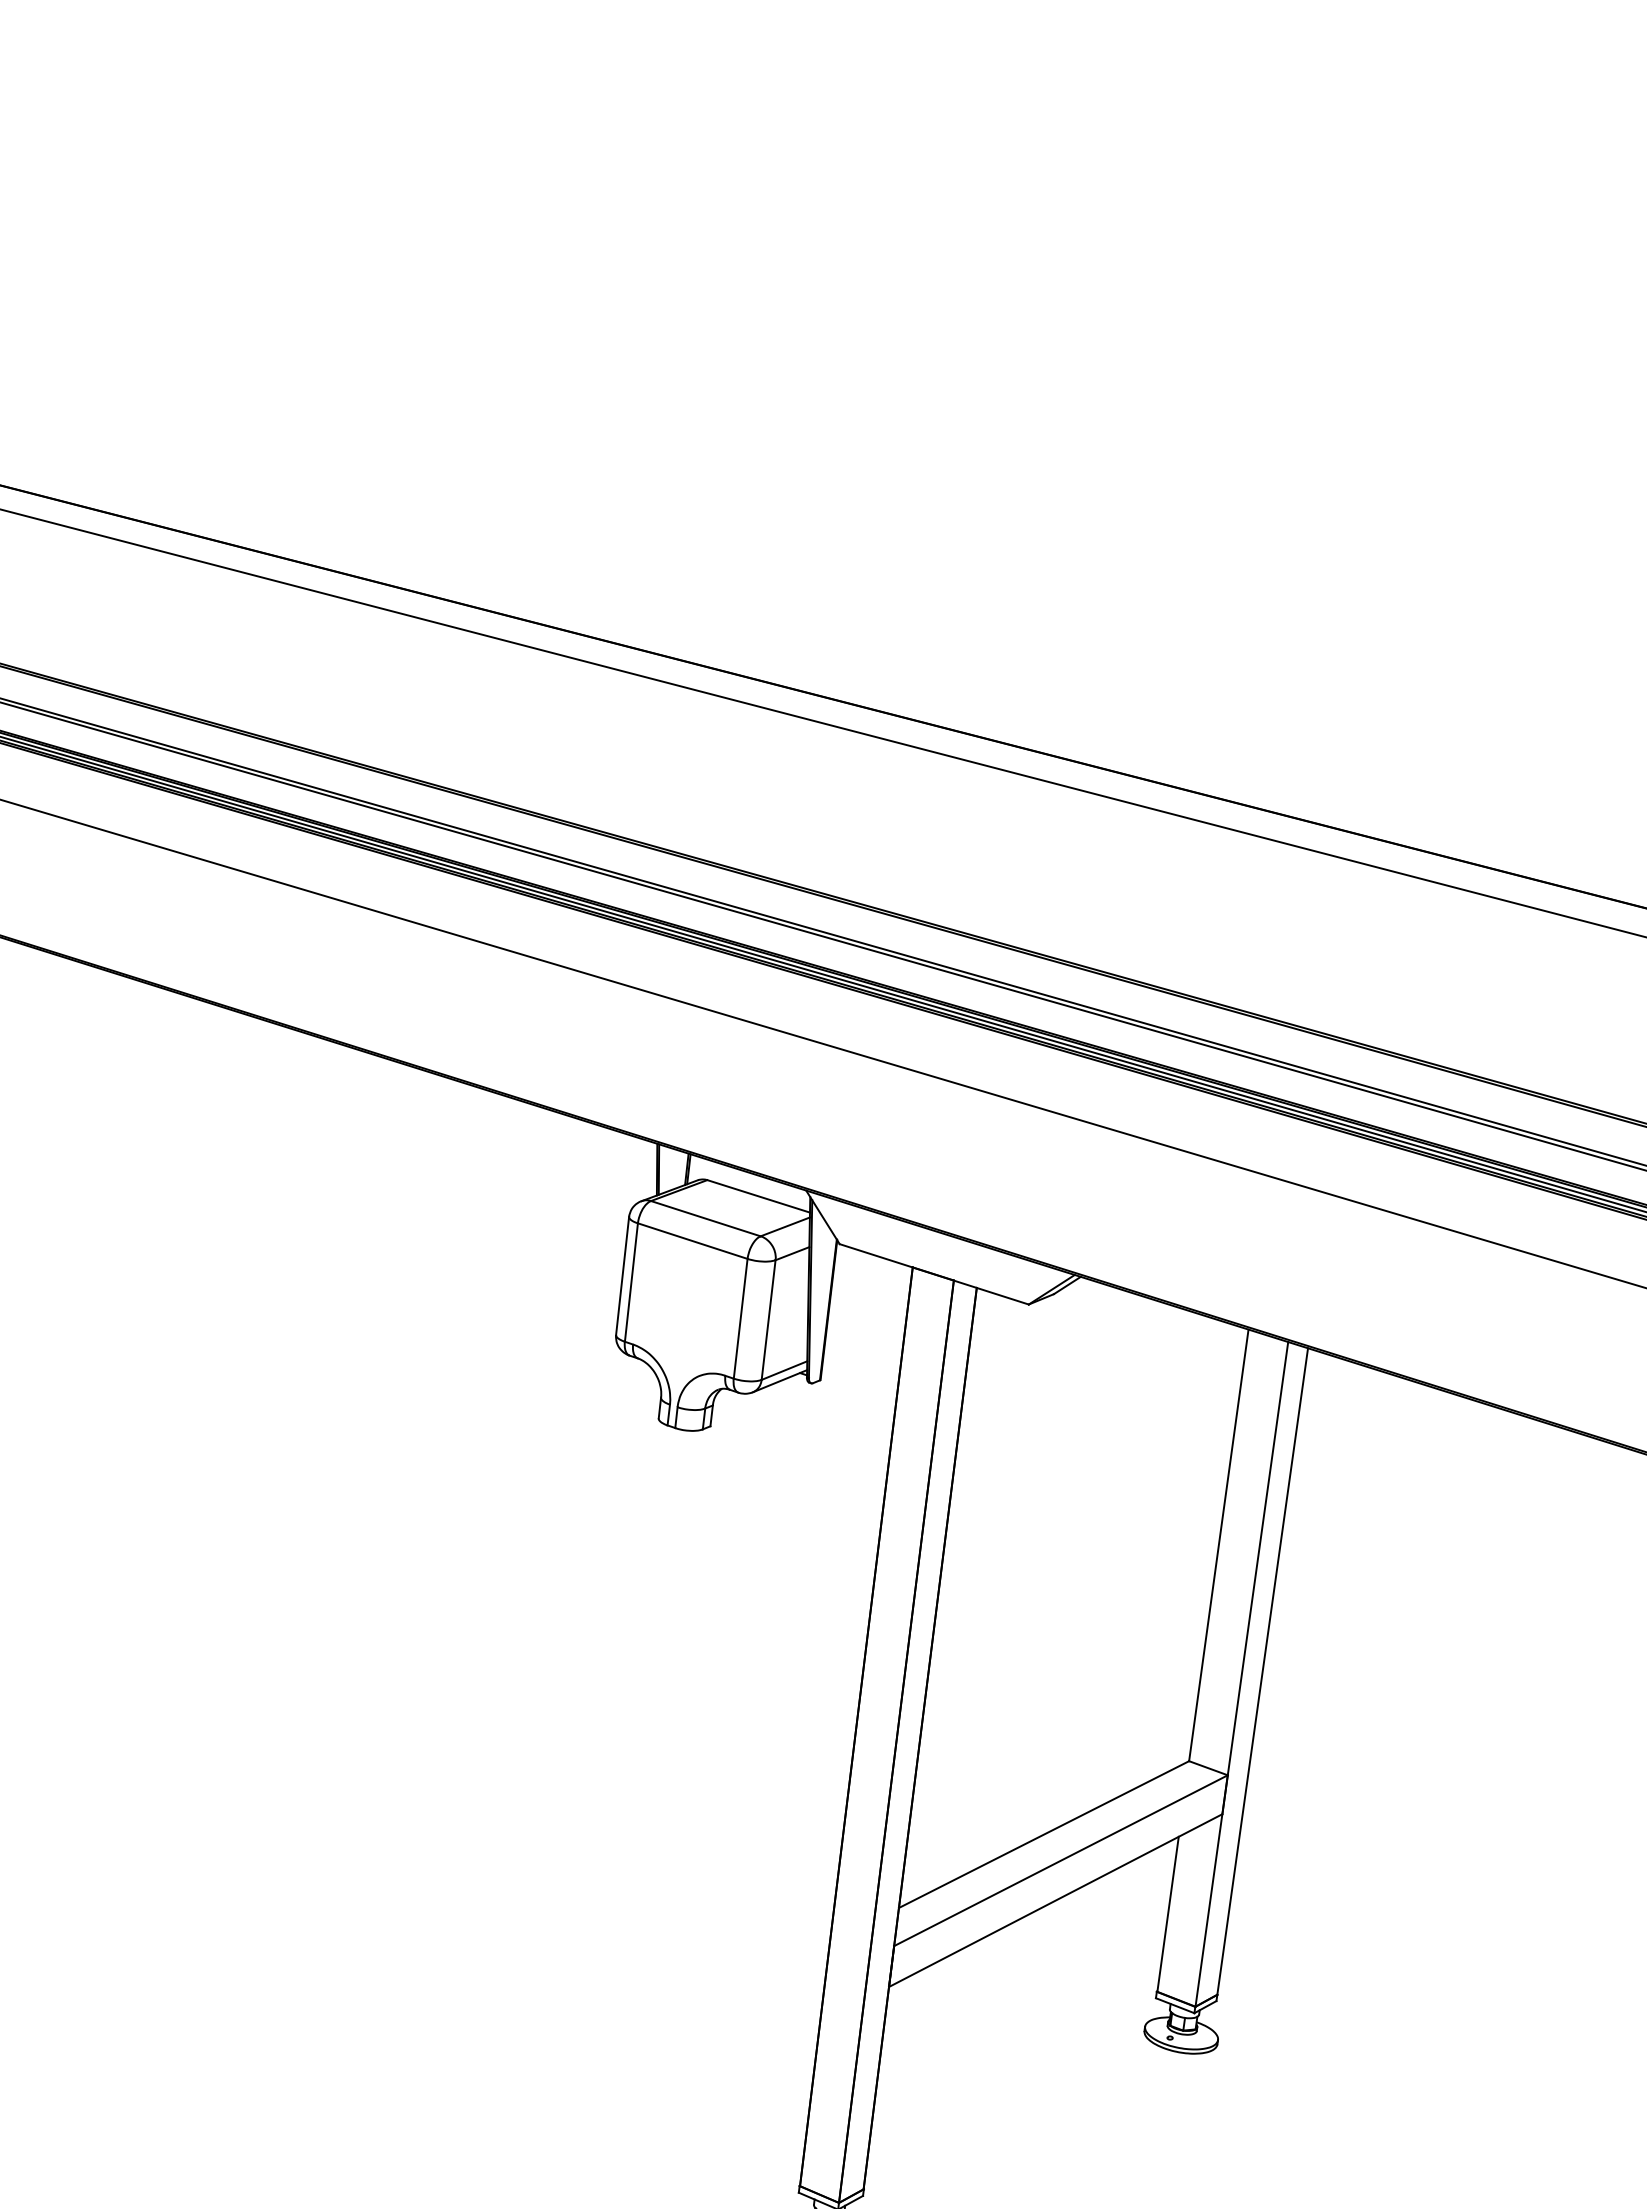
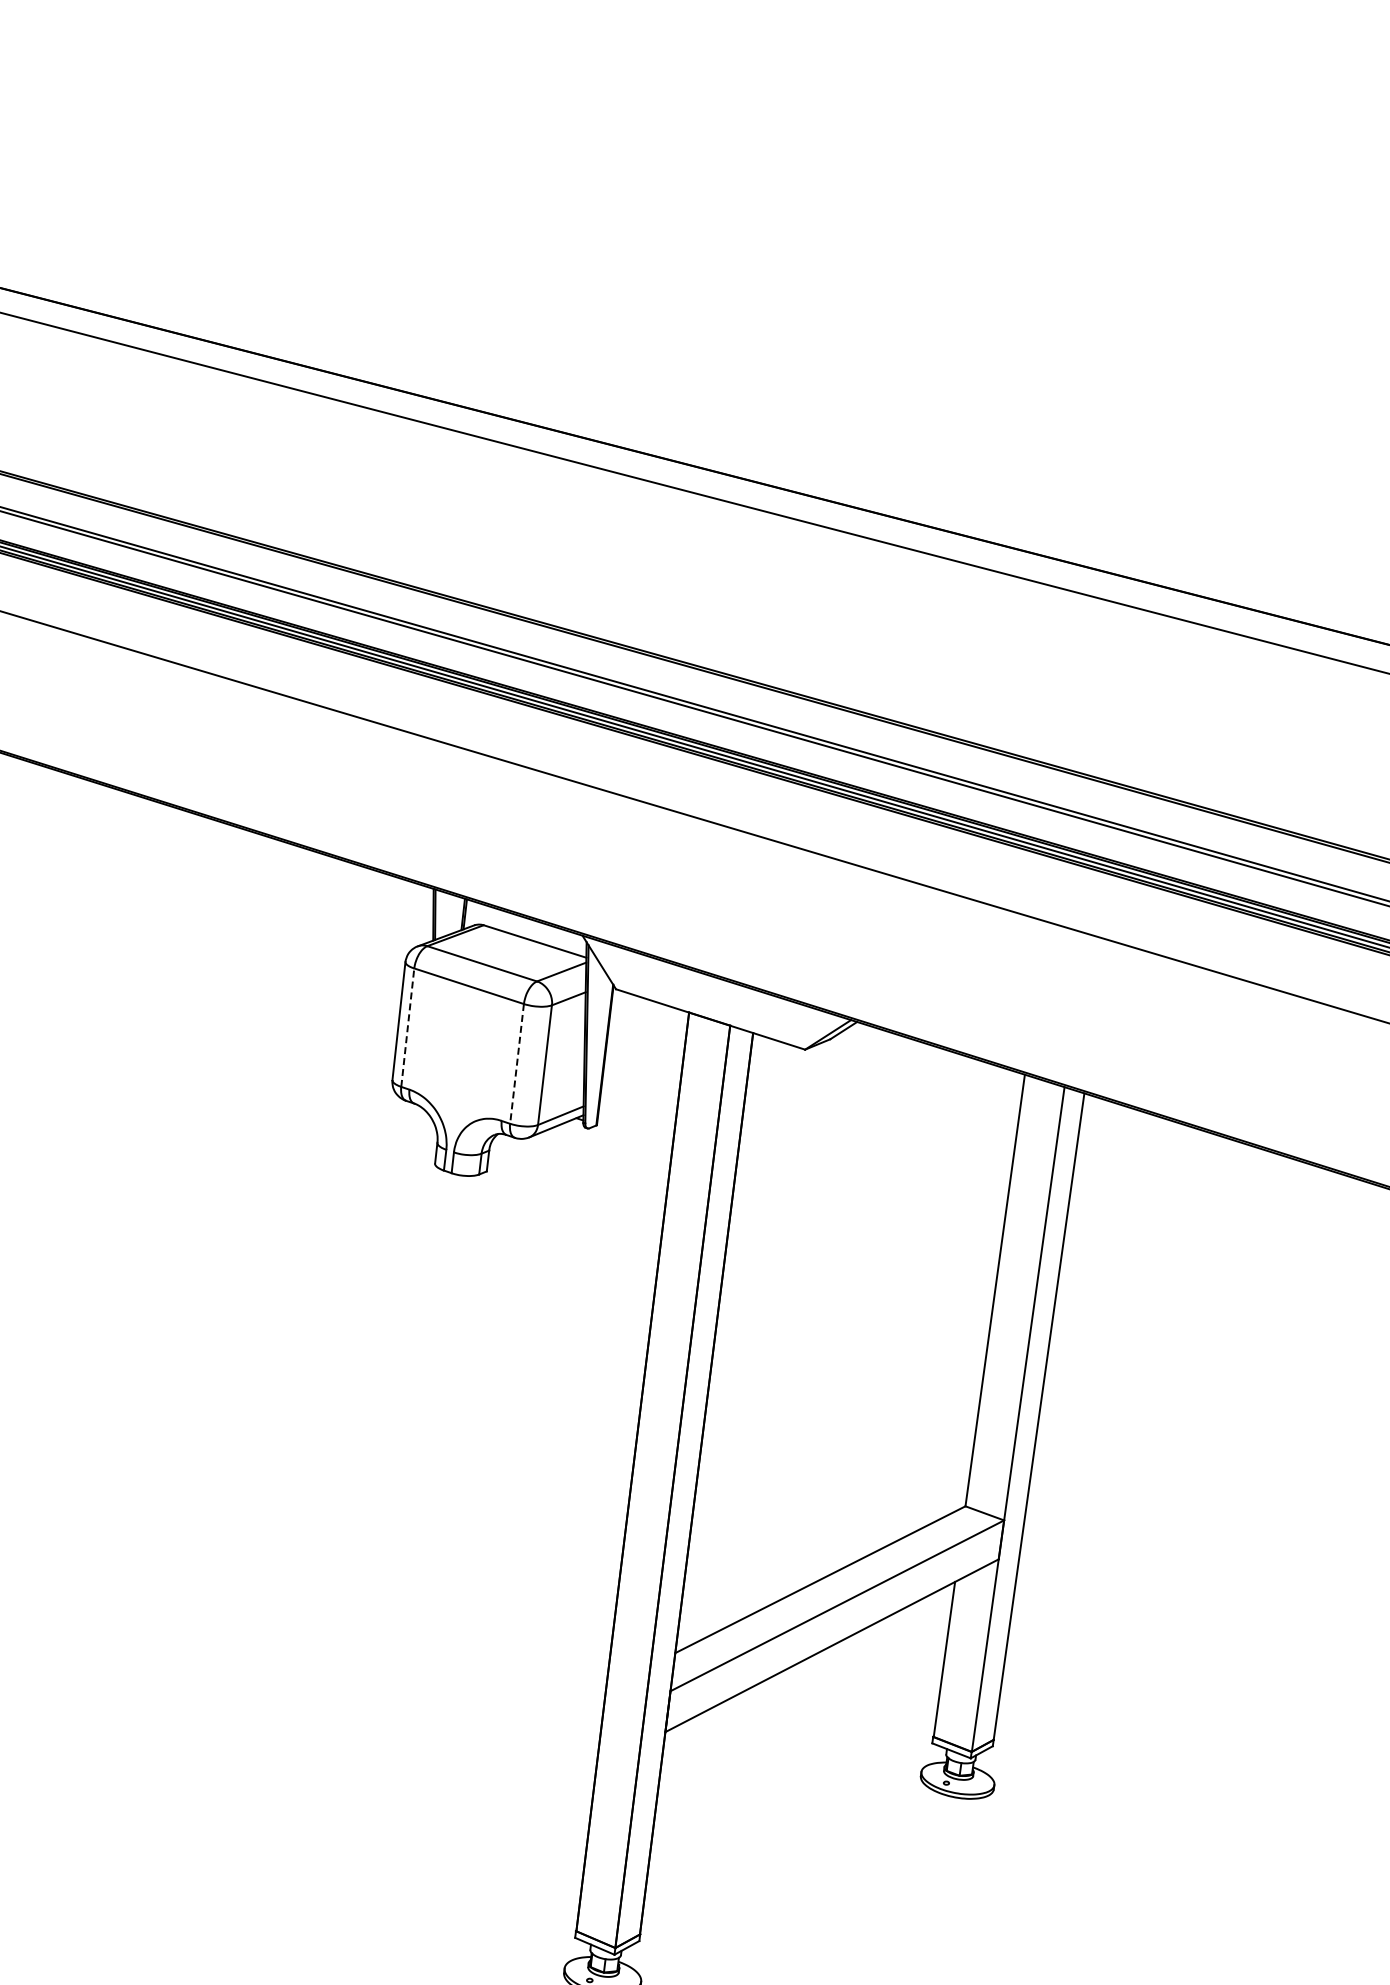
line: (631, 1282) -> (407, 1027), solid -> dashed
line: (740, 1319) -> (516, 1064), solid -> dashed

